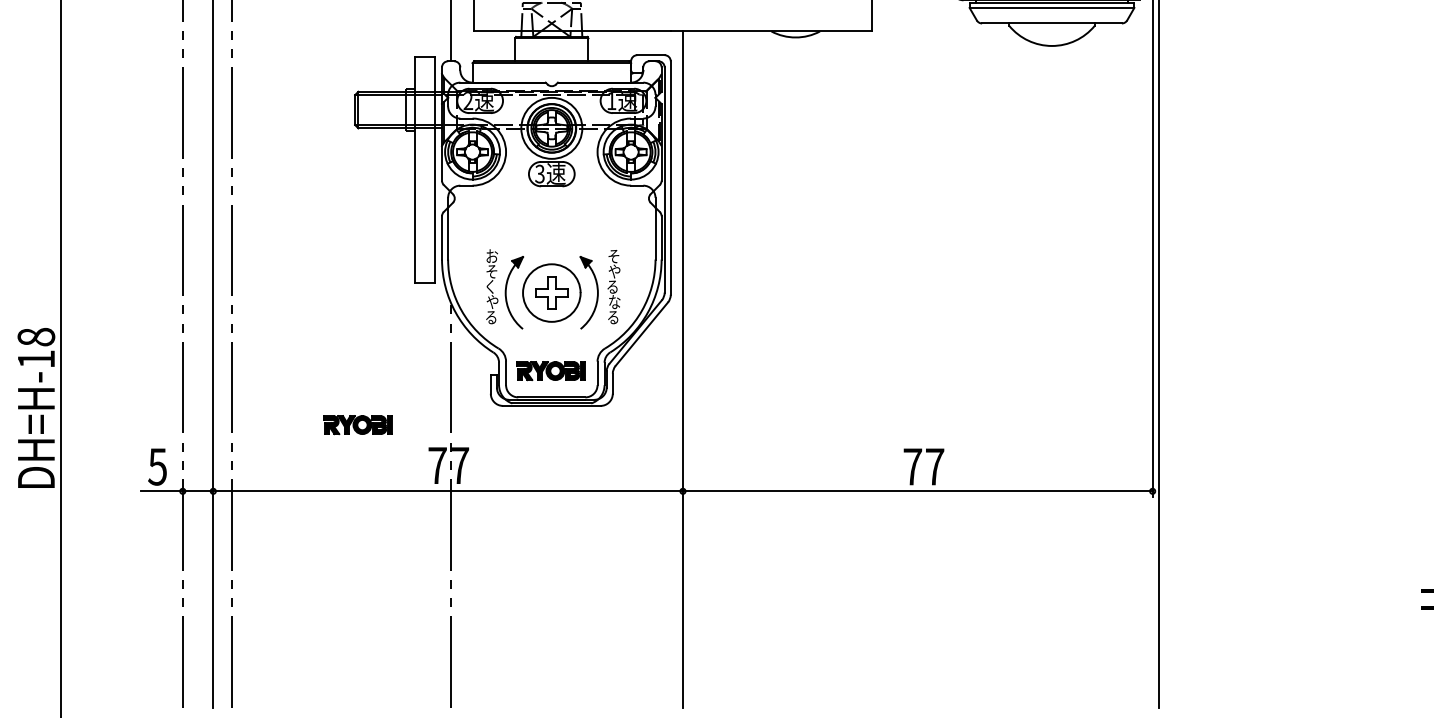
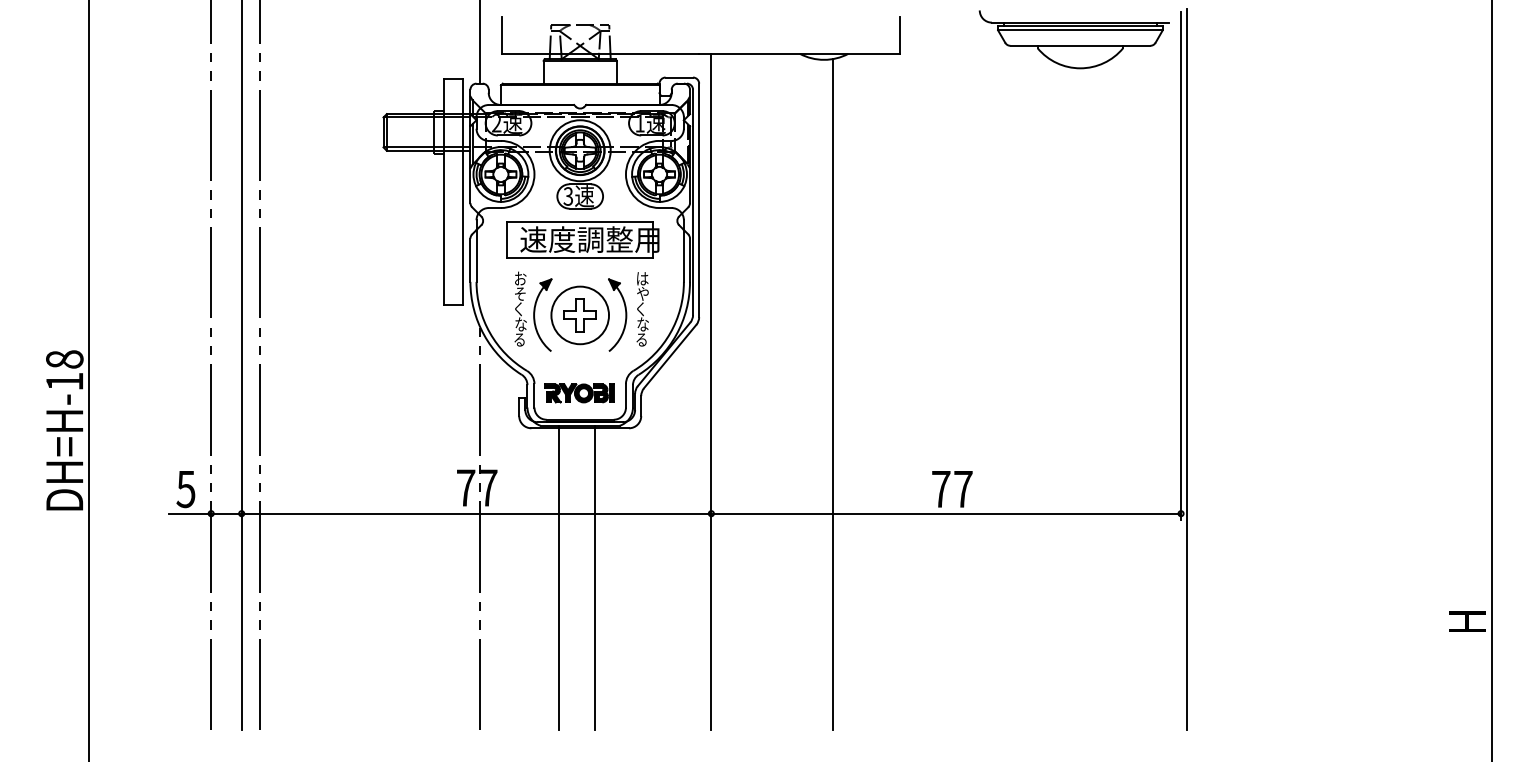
part: (554, 217) -> (582, 239), added
text: (614, 256) -> (642, 278), そ -> は
text: (612, 287) -> (640, 309), る -> く
text: (492, 302) -> (520, 324), や -> な
line: (805, 372) -> (833, 394), added
part: (358, 425) -> (386, 447), removed
line: (530, 555) -> (558, 577), added
line: (567, 555) -> (595, 577), added

